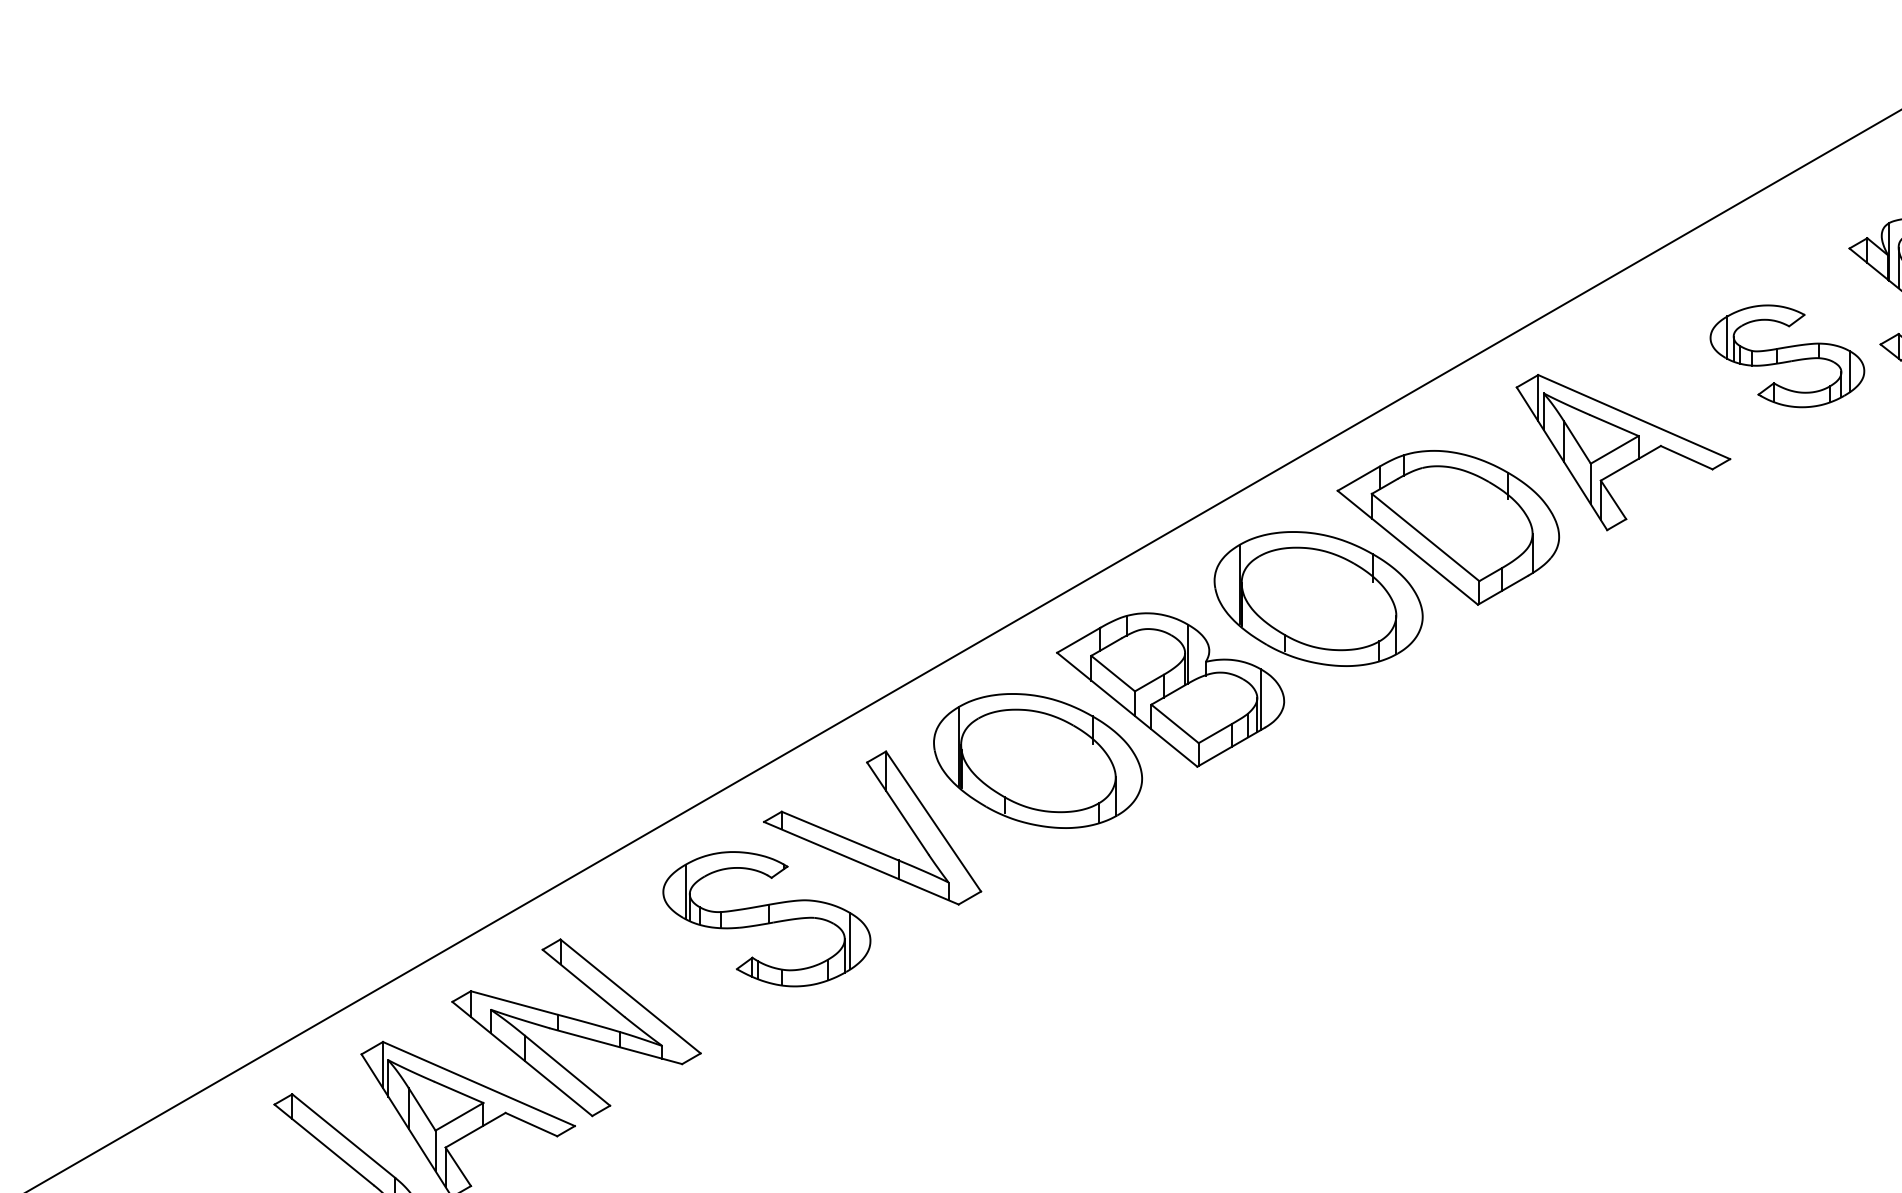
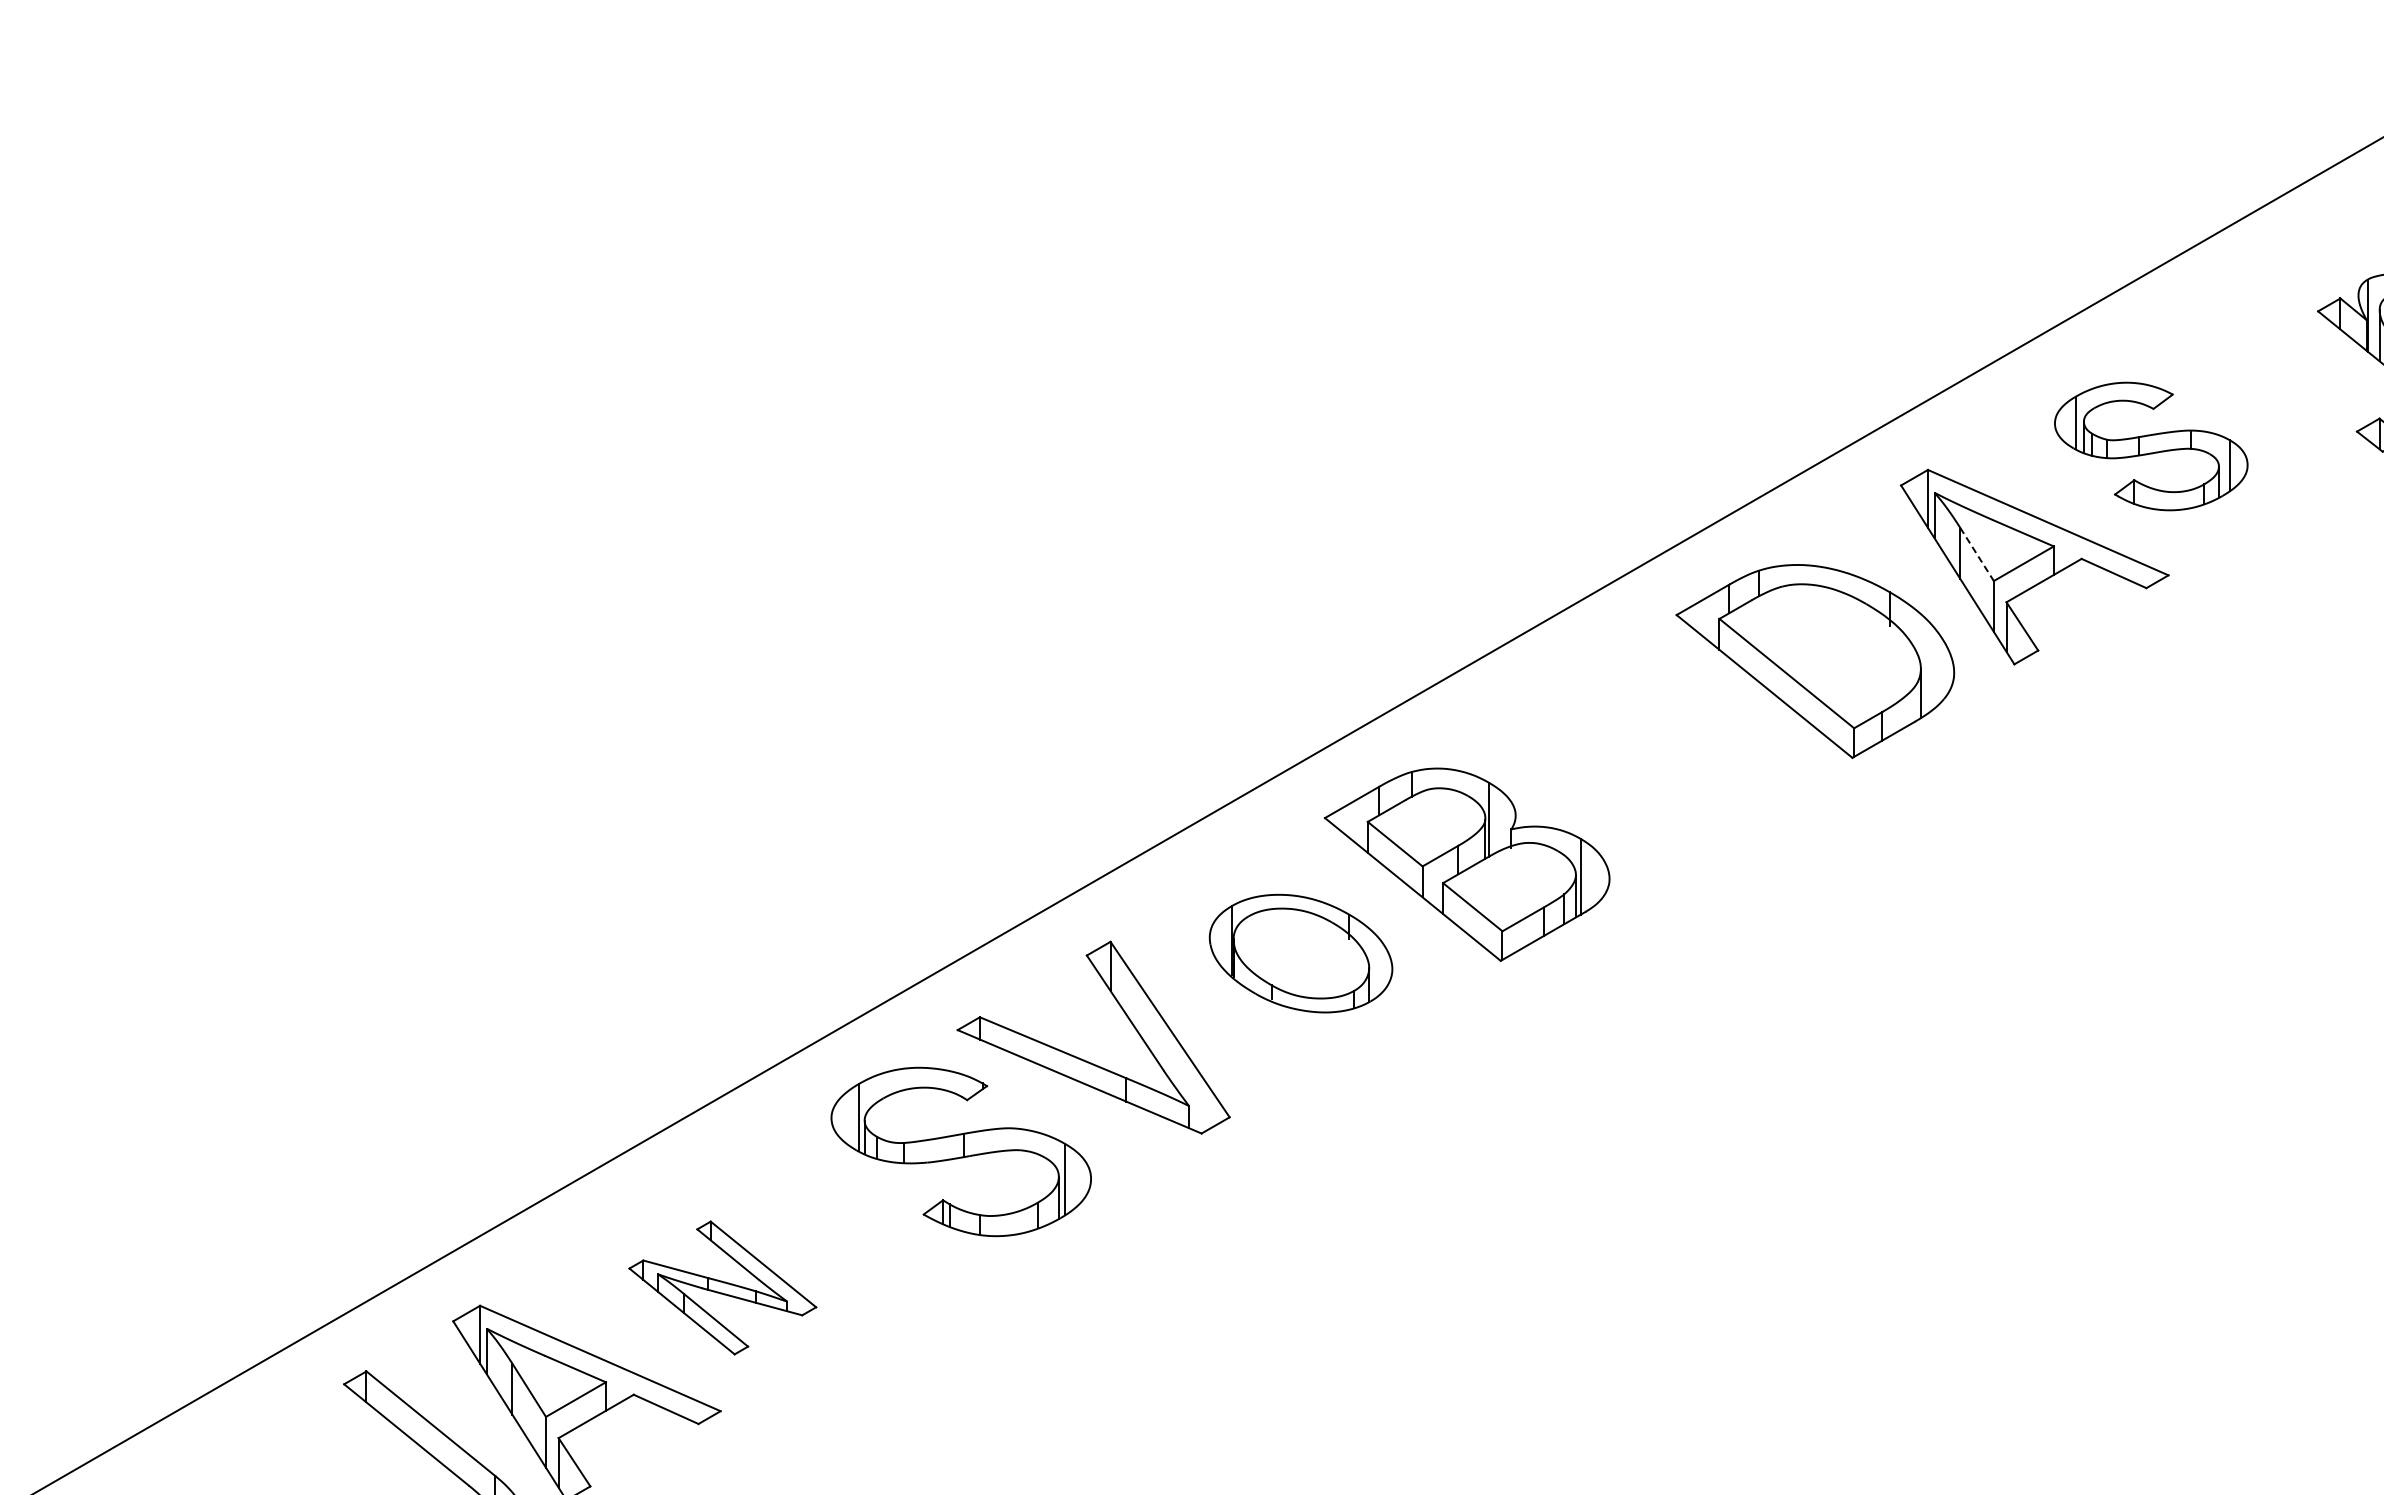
part: (1787, 356) -> (2151, 446), moved
line: (1577, 442) -> (1977, 554), solid -> dashed
part: (1318, 598) -> (1652, 750), removed
part: (1037, 760) -> (1300, 953), size x0.7
part: (576, 1027) -> (722, 1287), size x0.6

